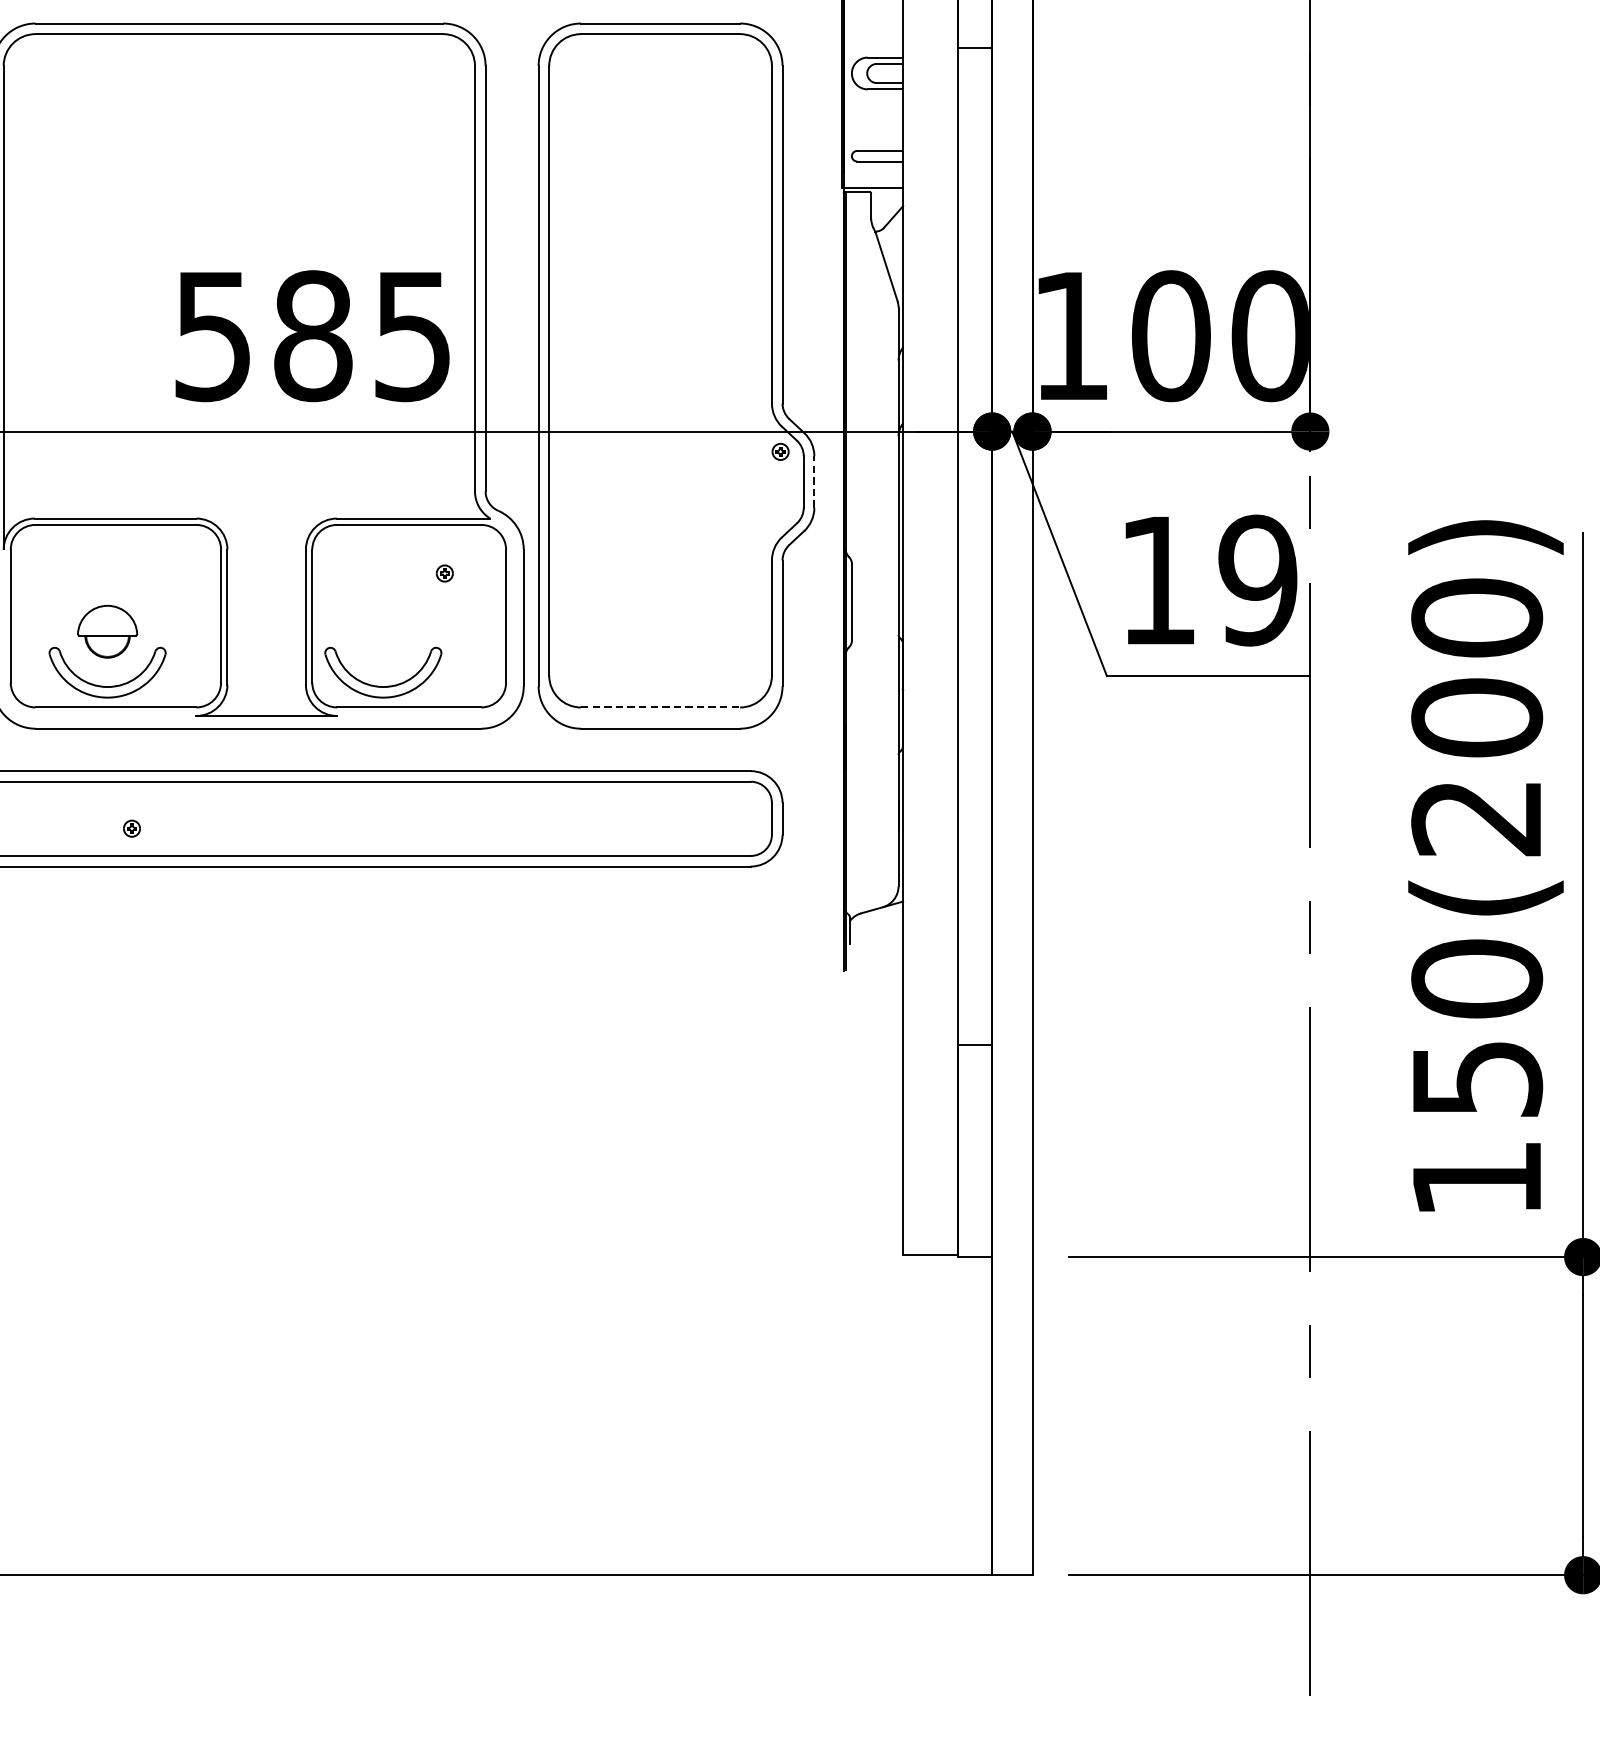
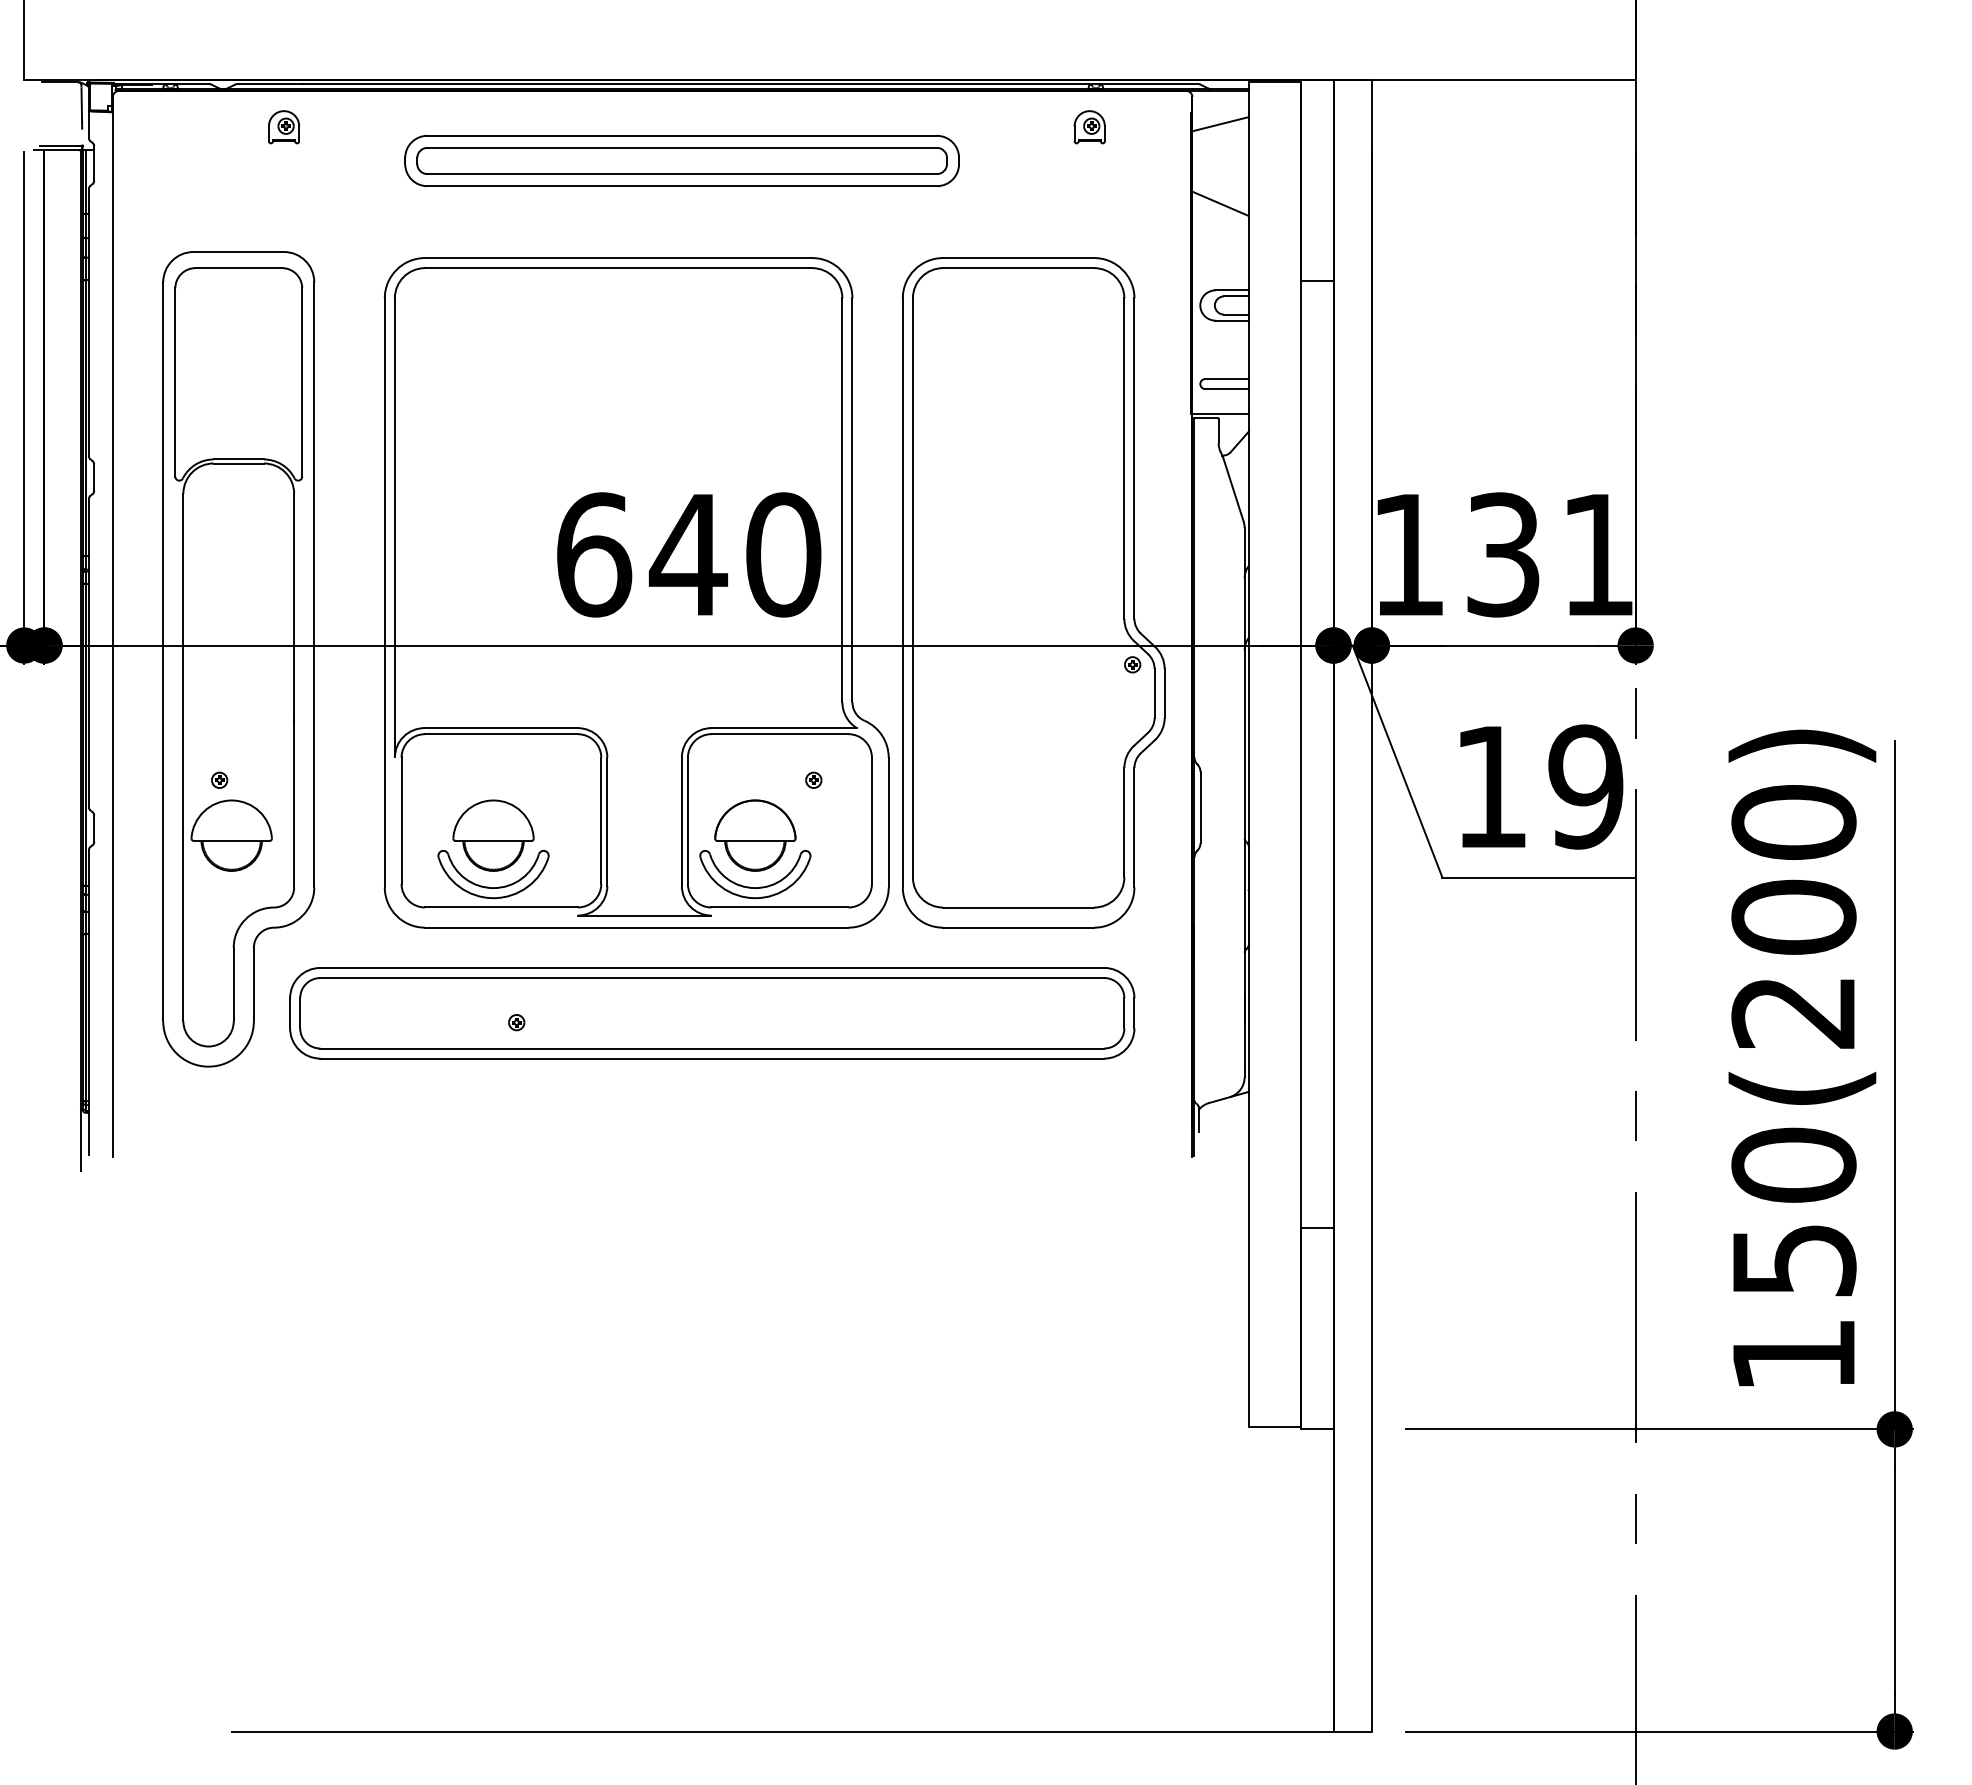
text: (313, 335) -> (689, 554), 585 -> 640
text: (1220, 335) -> (1550, 554), 100 -> 131
line: (814, 481) -> (1164, 692), dashed -> solid
part: (107, 631) -> (493, 835), size x1.43
part: (383, 631) -> (755, 835), added
line: (660, 707) -> (1018, 907), dashed -> solid

